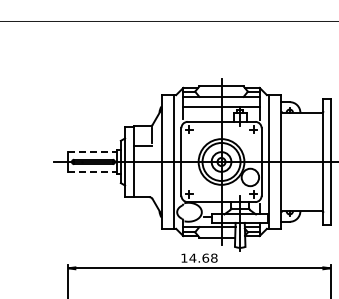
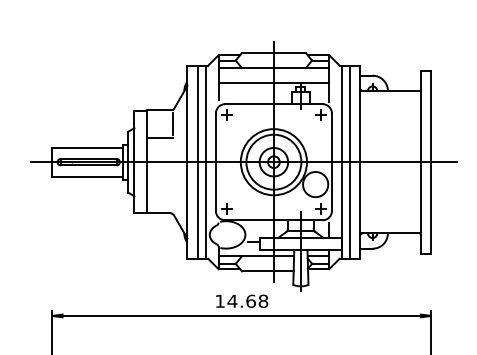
line: (92, 151) -> (87, 147), dashed -> solid
line: (168, 161) -> (197, 161), added
line: (274, 161) -> (350, 161), added
line: (92, 172) -> (87, 177), dashed -> solid

